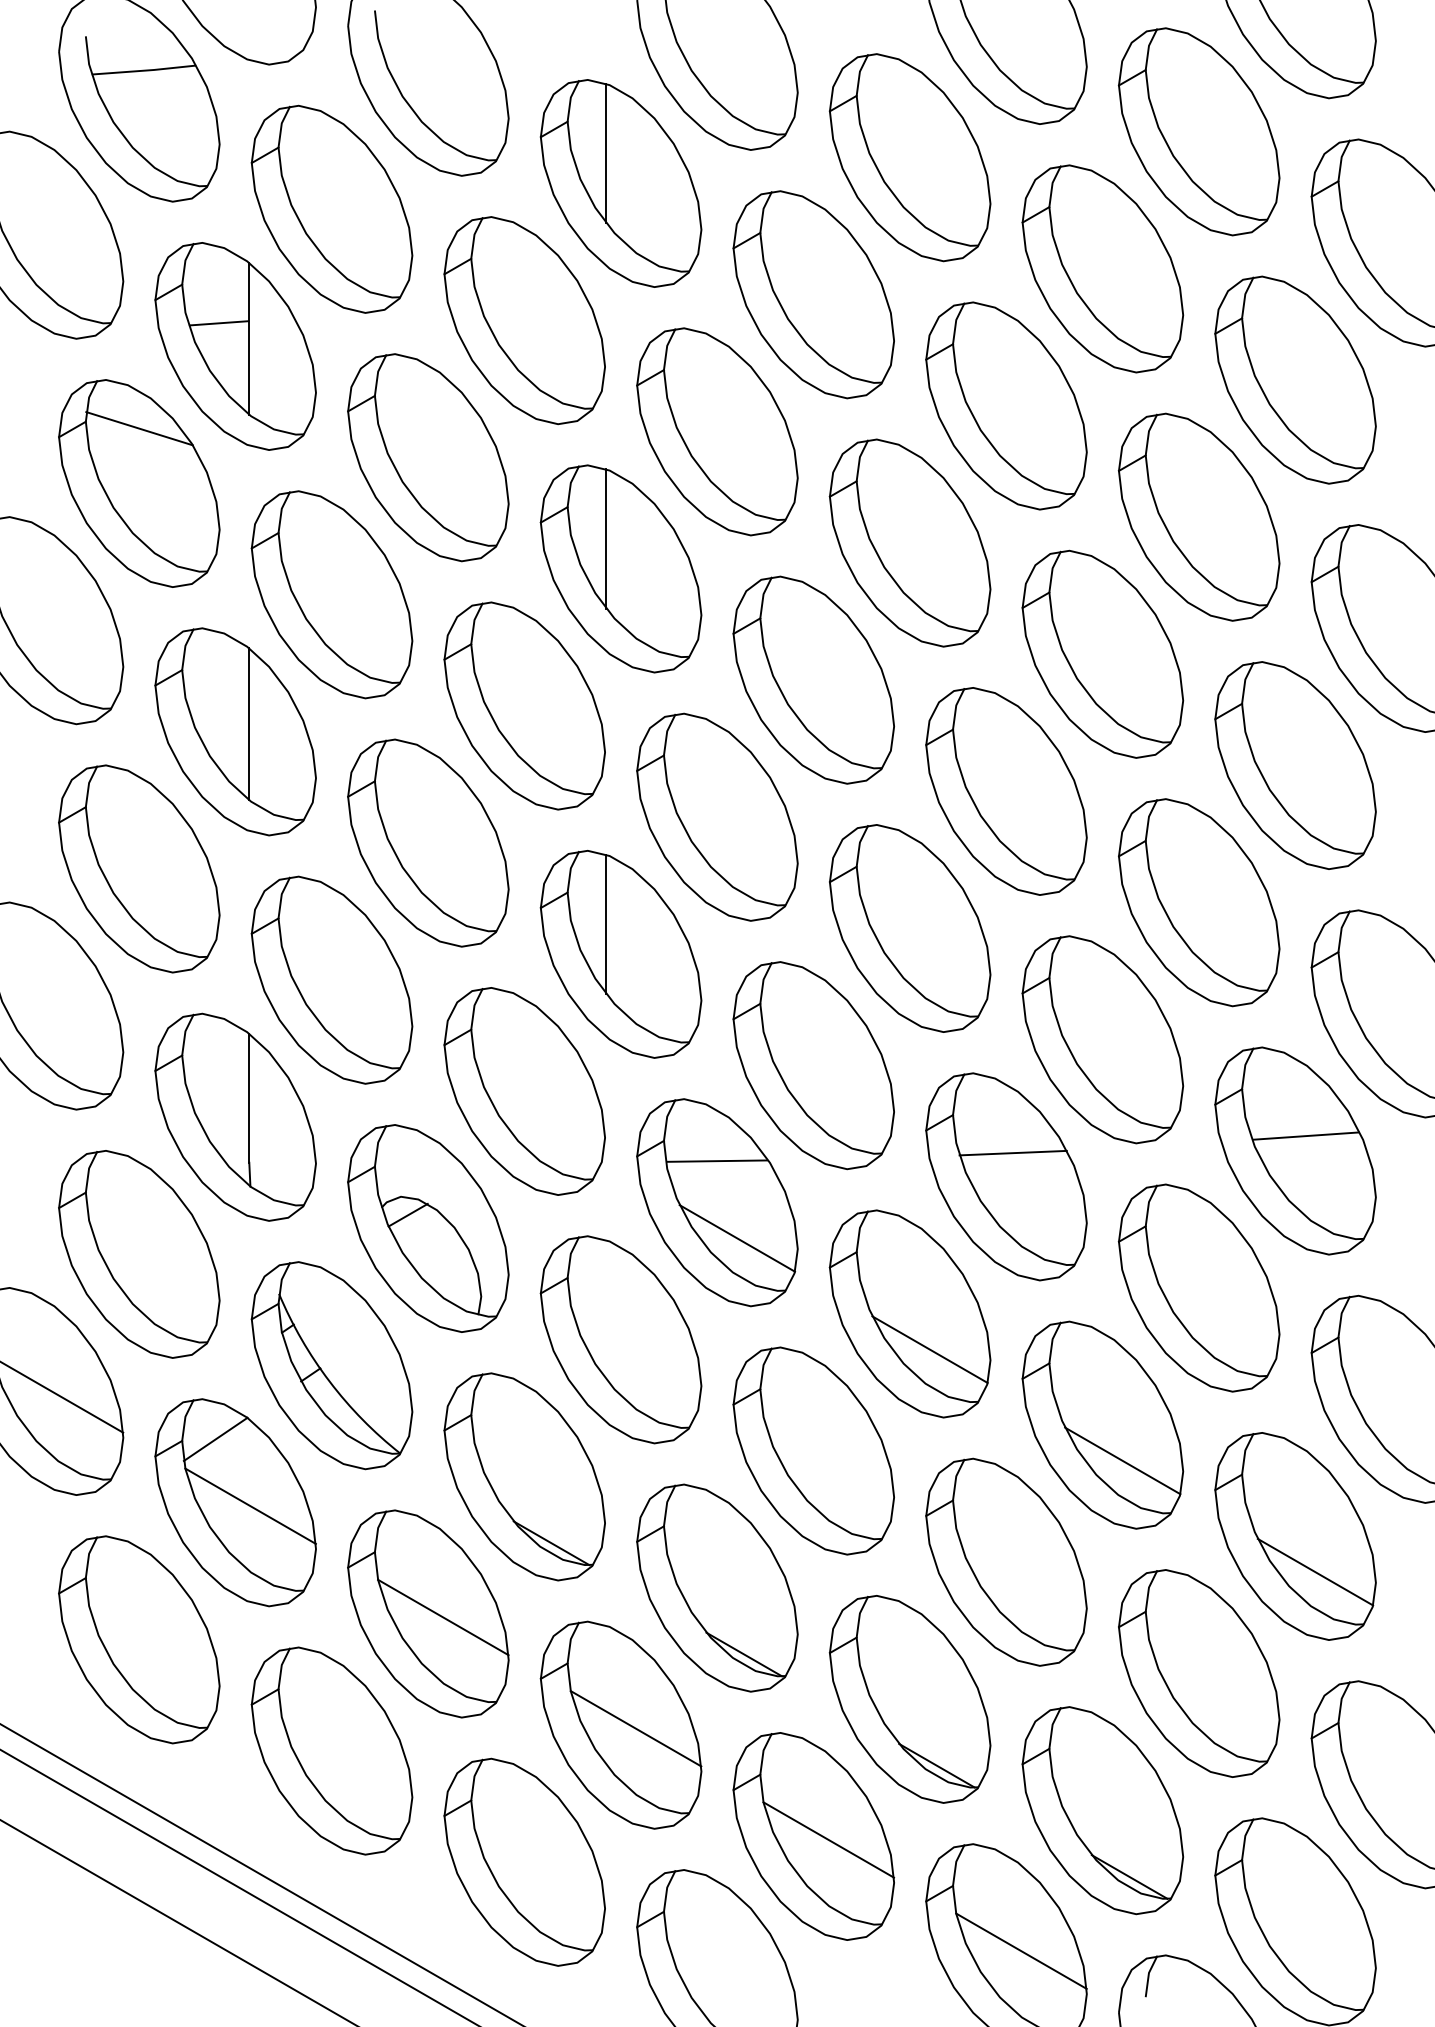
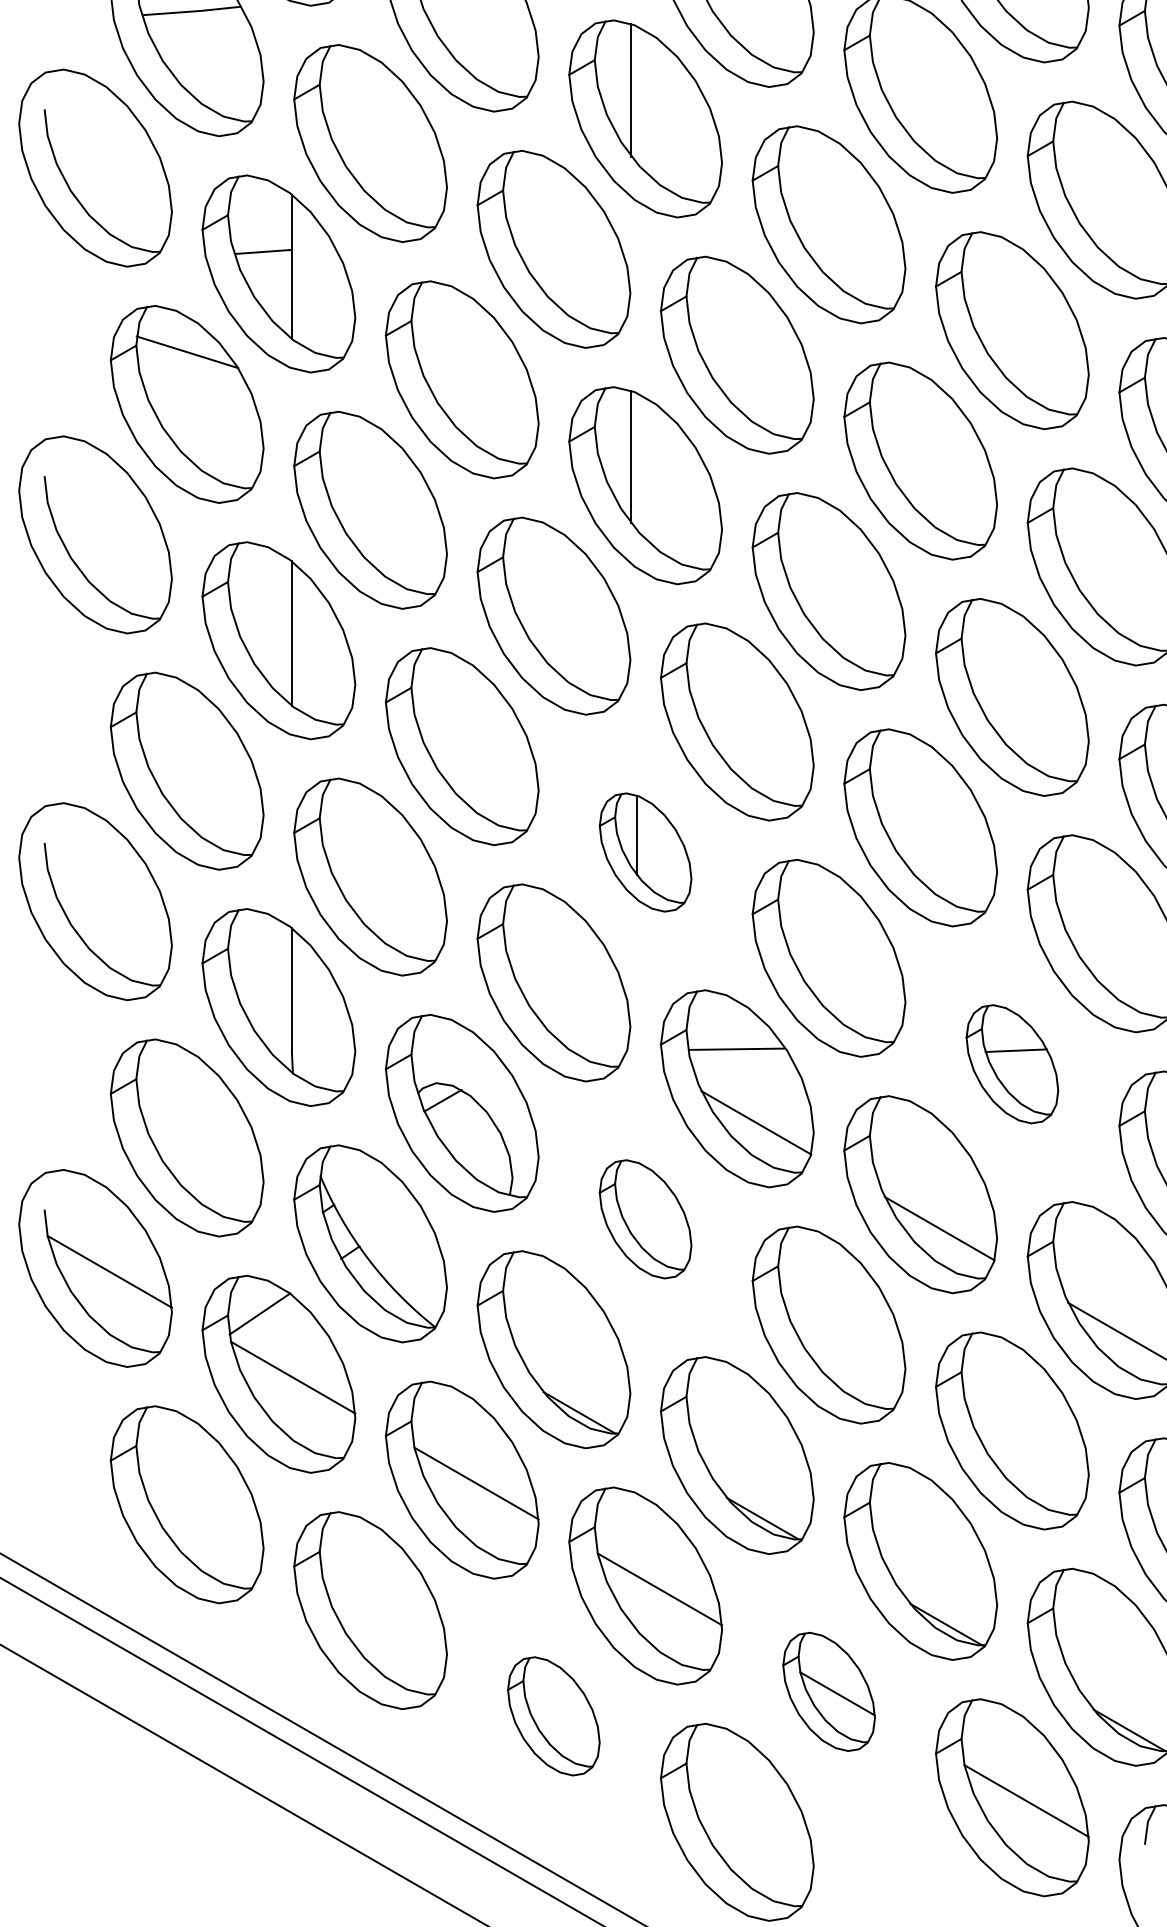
part: (620, 954) -> (645, 852), size x0.6
part: (1006, 1176) -> (1012, 1063), size x0.6
part: (620, 1339) -> (645, 1218), size x0.6
part: (813, 1836) -> (828, 1691), size x0.6
part: (524, 1861) -> (553, 1715), size x0.6

